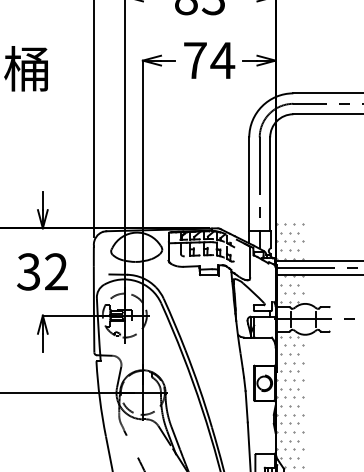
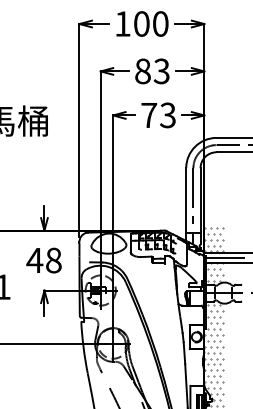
text: (222, 60) -> (167, 115), 74 -> 73
text: (41, 271) -> (43, 260), 32 -> 48

